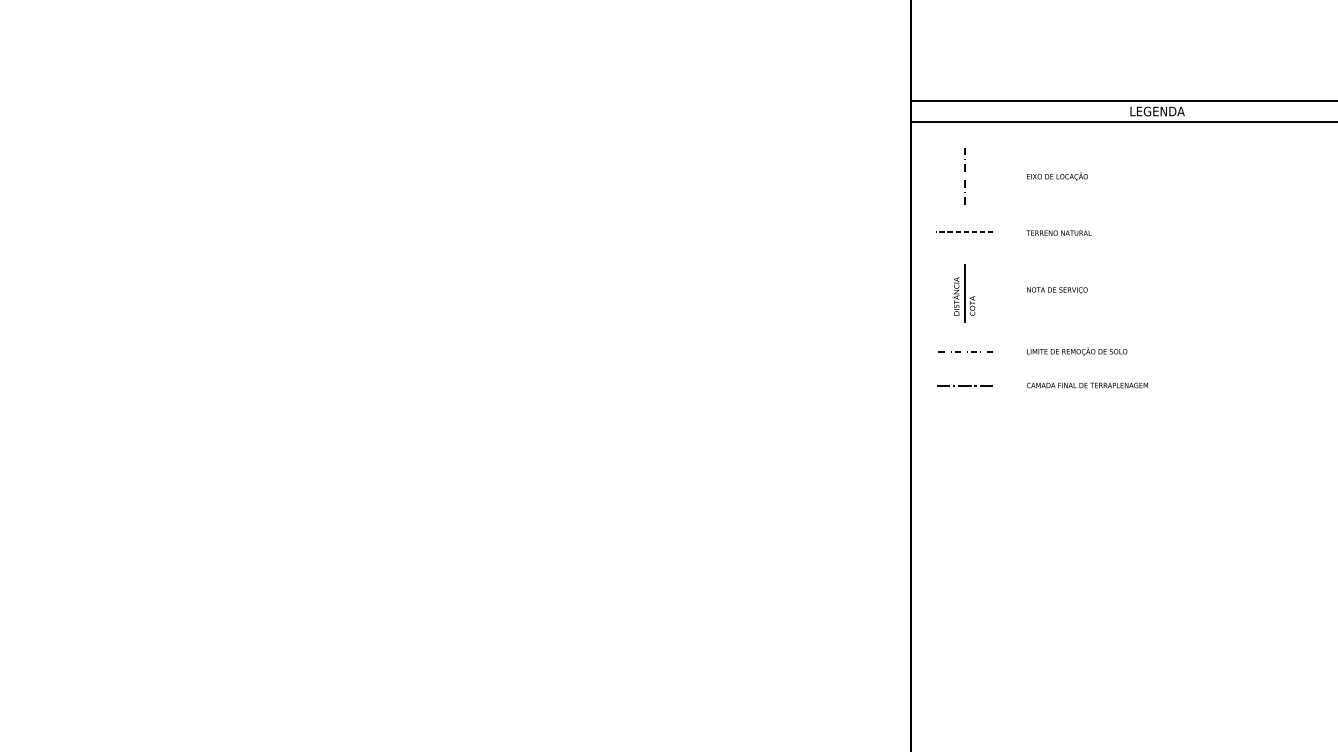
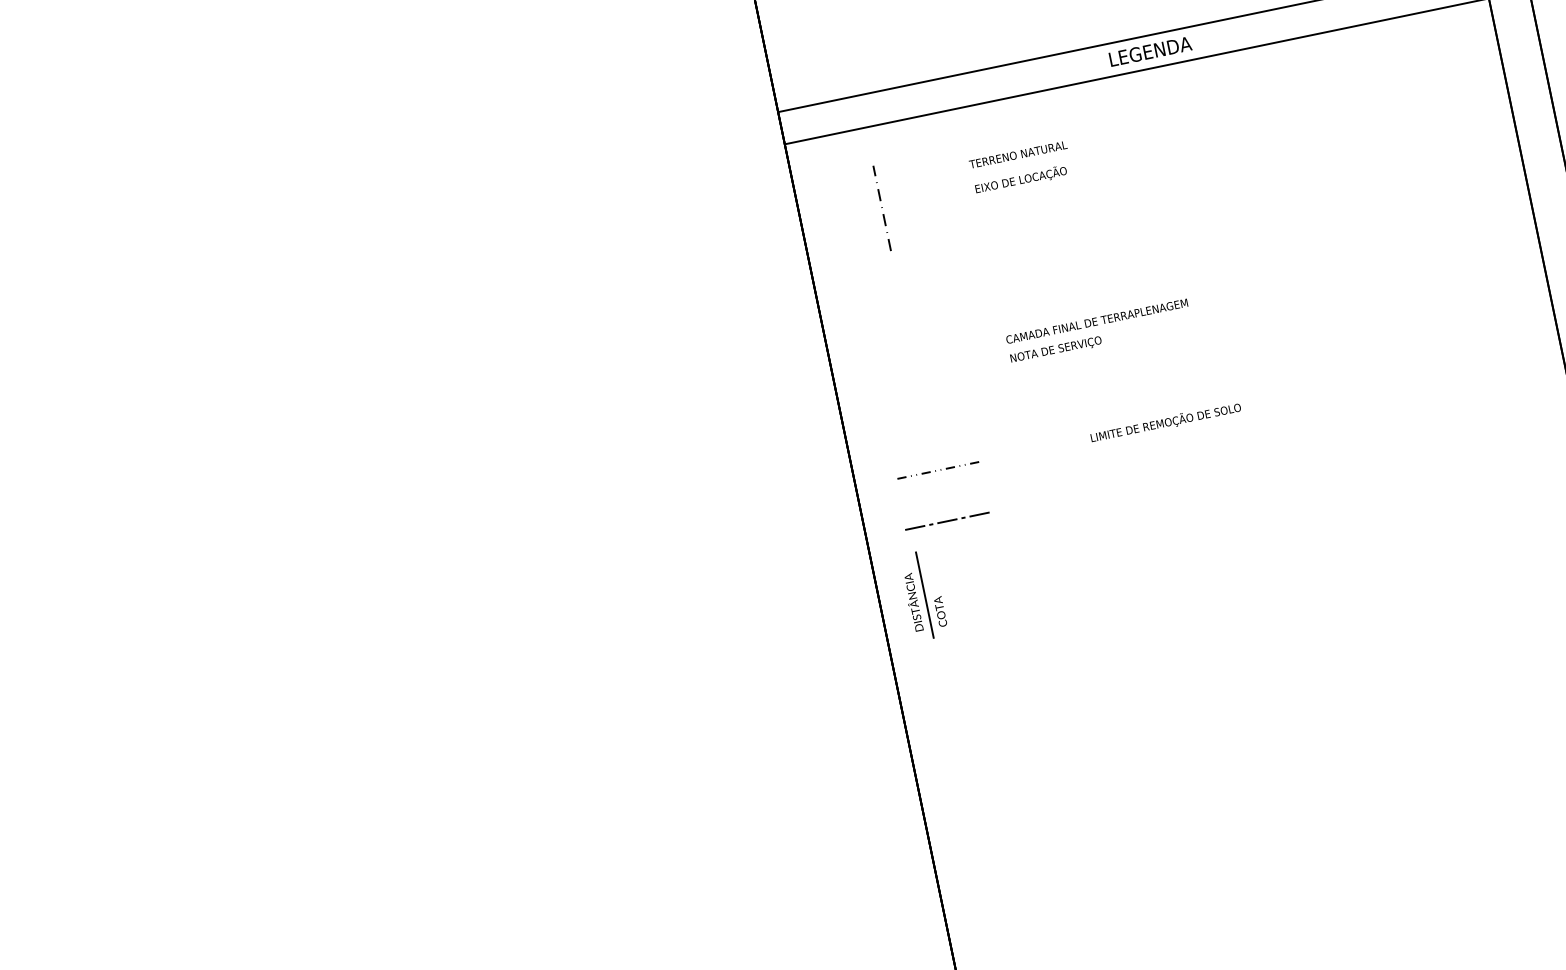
line: (964, 231) -> (899, 290), removed
text: (1058, 232) -> (1017, 153), moved
part: (963, 293) -> (923, 595), moved
text: (1077, 351) -> (1166, 422), moved
text: (1086, 385) -> (1095, 321), moved

